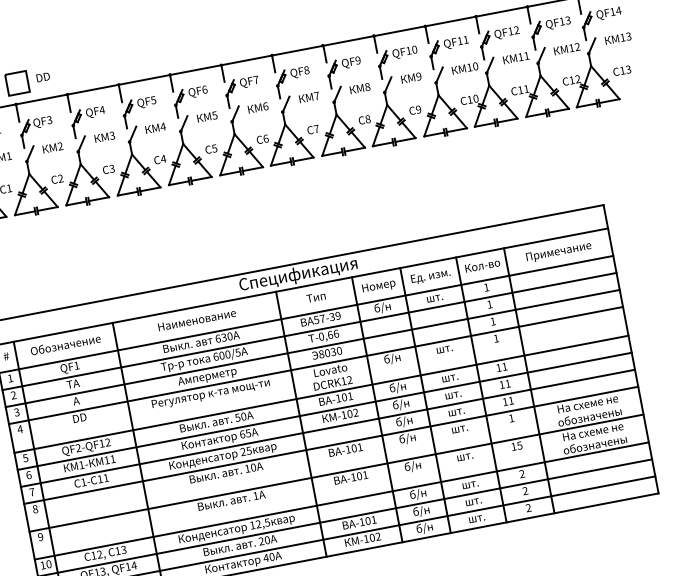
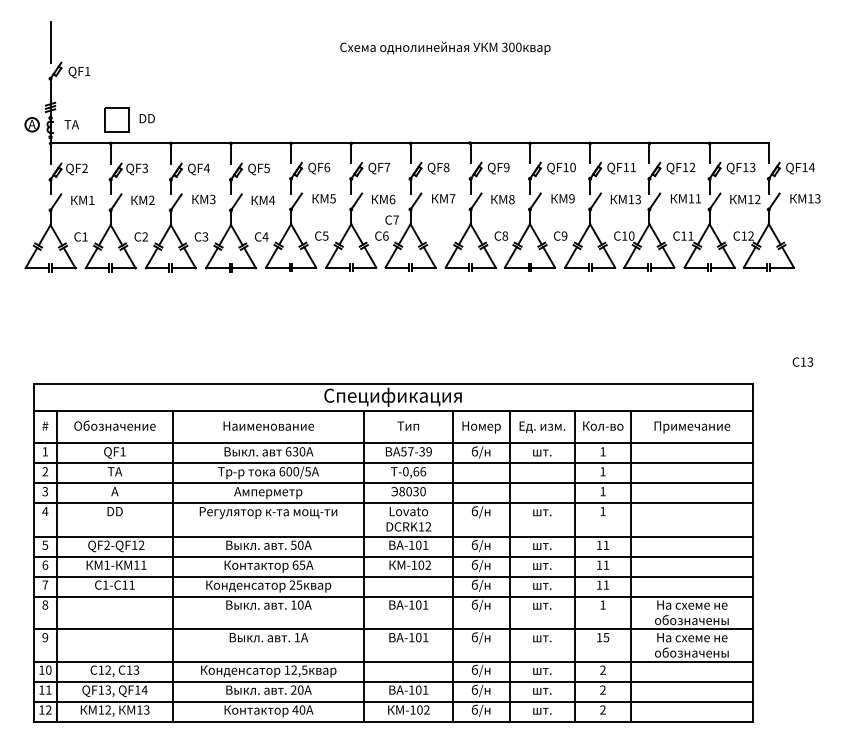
text: (475, 66) -> (638, 199), 10 -> 13
text: (621, 70) -> (802, 361), moved
text: (312, 129) -> (391, 219), moved

